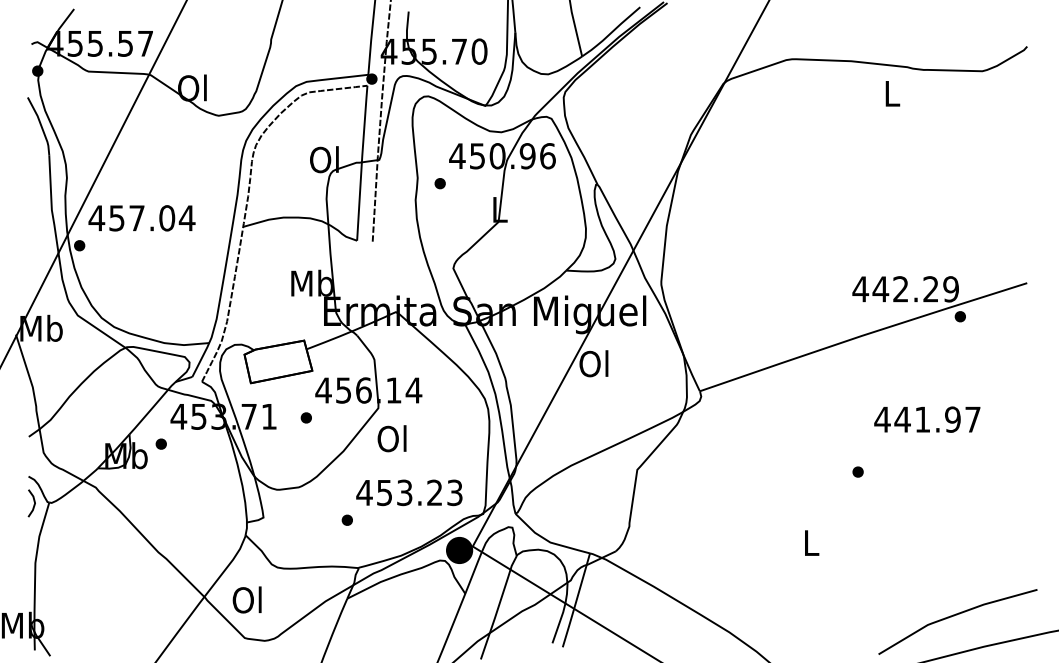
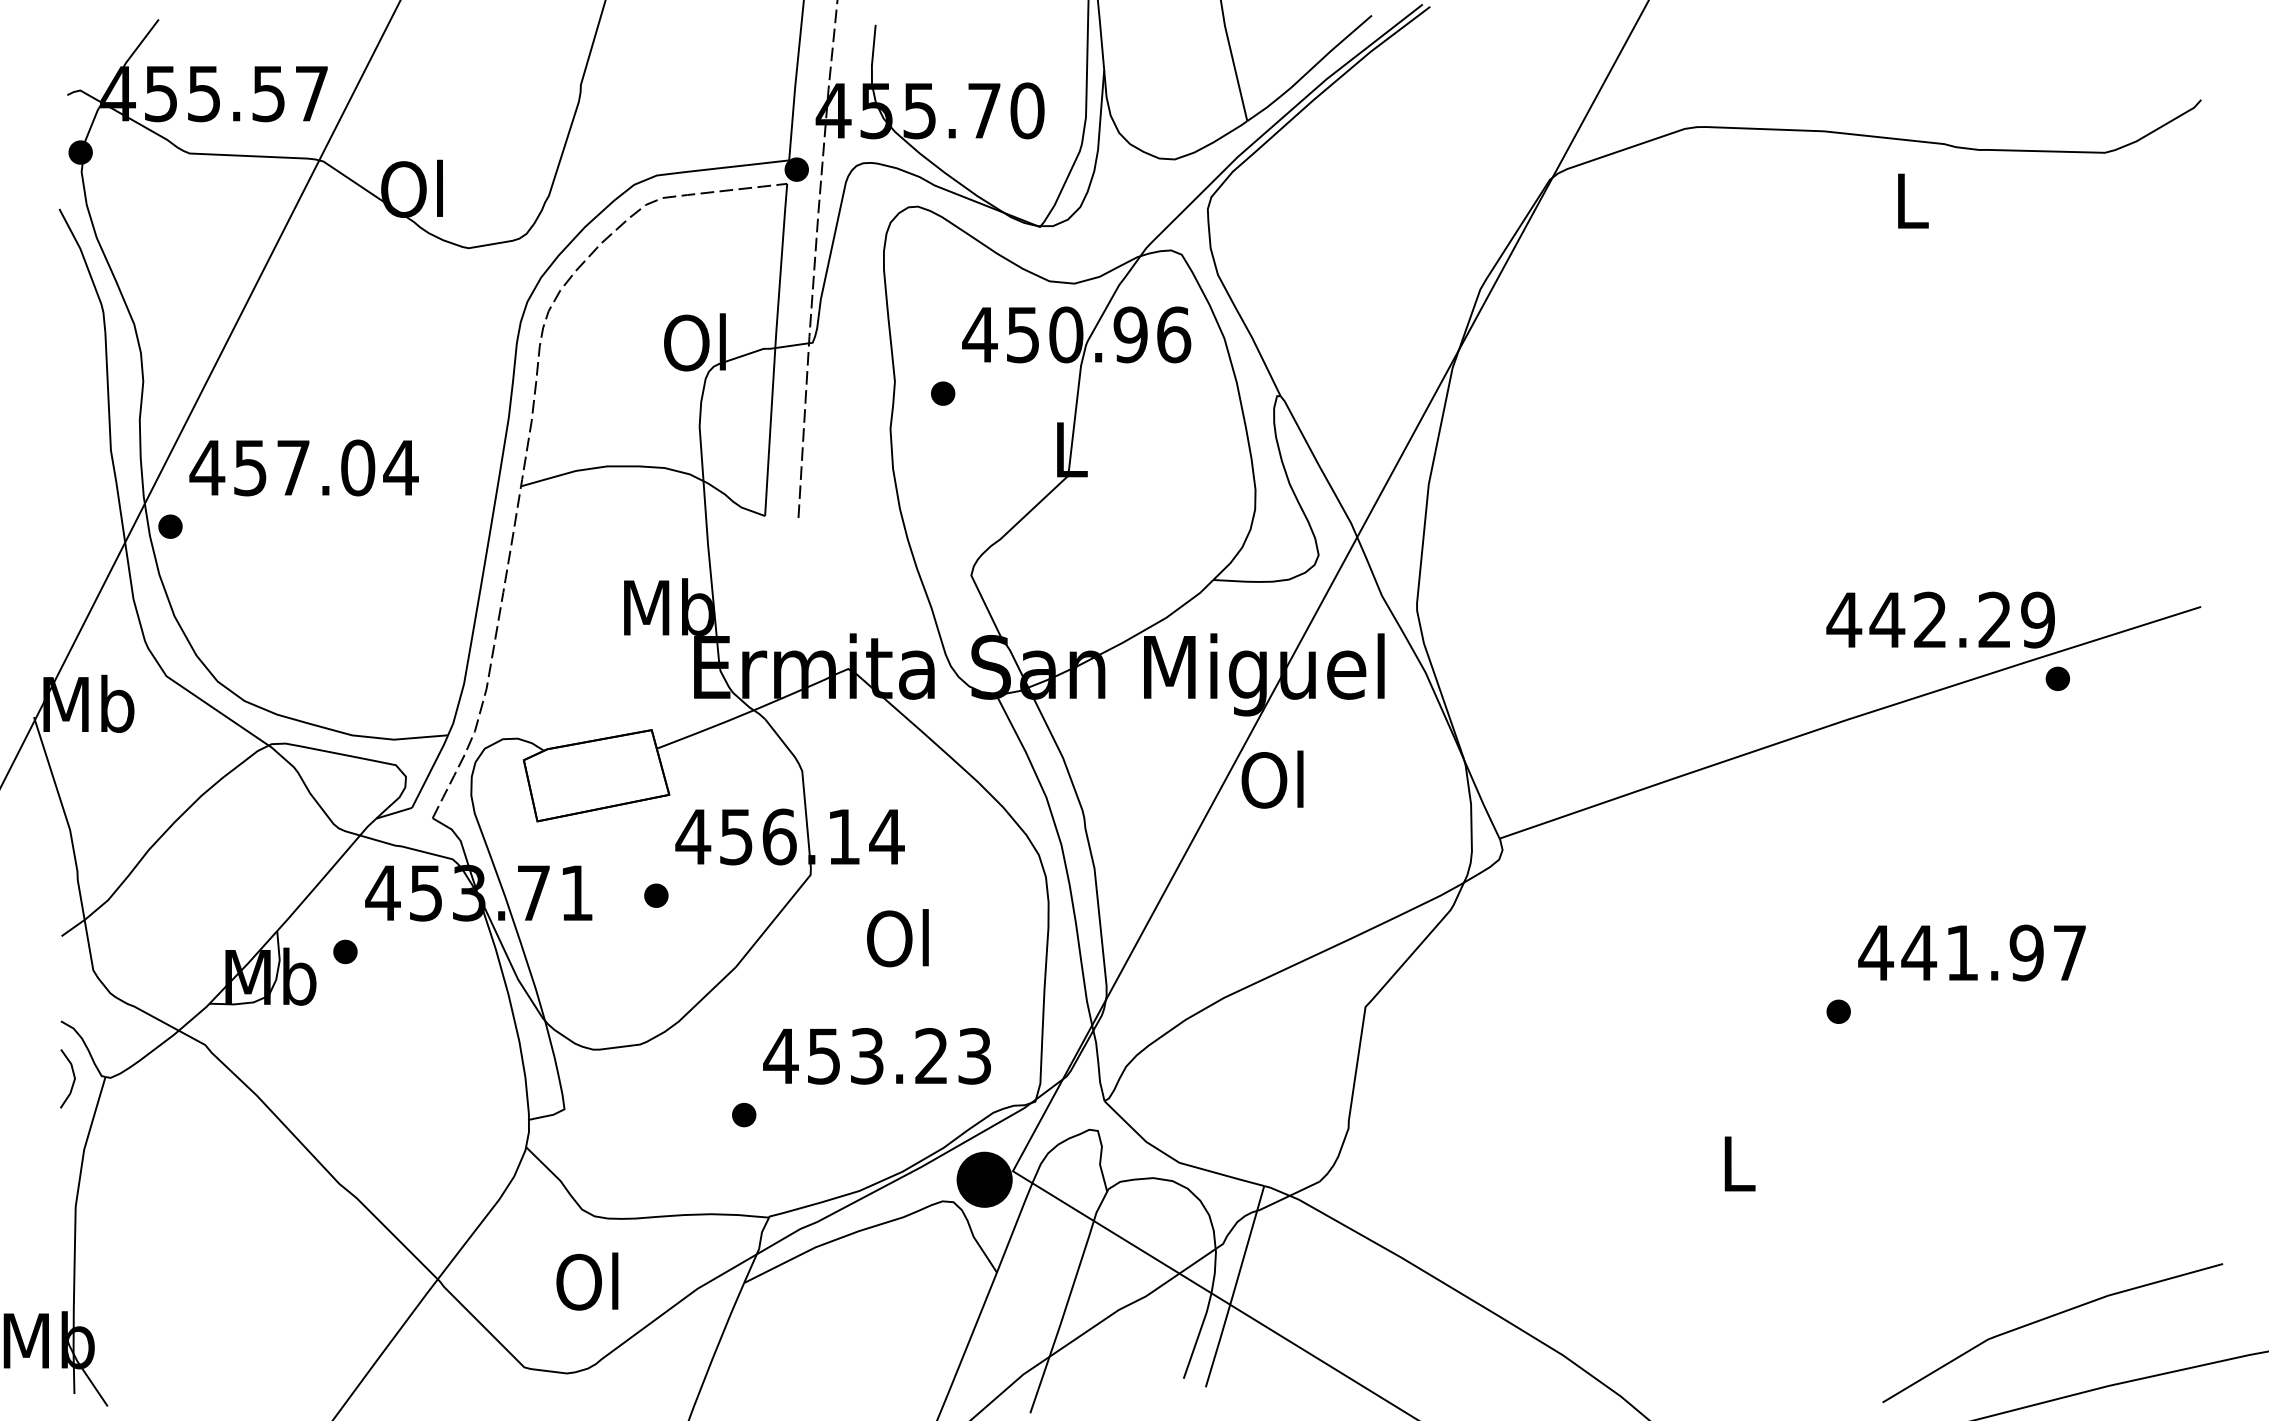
text: (927, 419) -> (1972, 952), moved
text: (391, 438) -> (896, 937), moved
text: (246, 599) -> (585, 1280), moved

